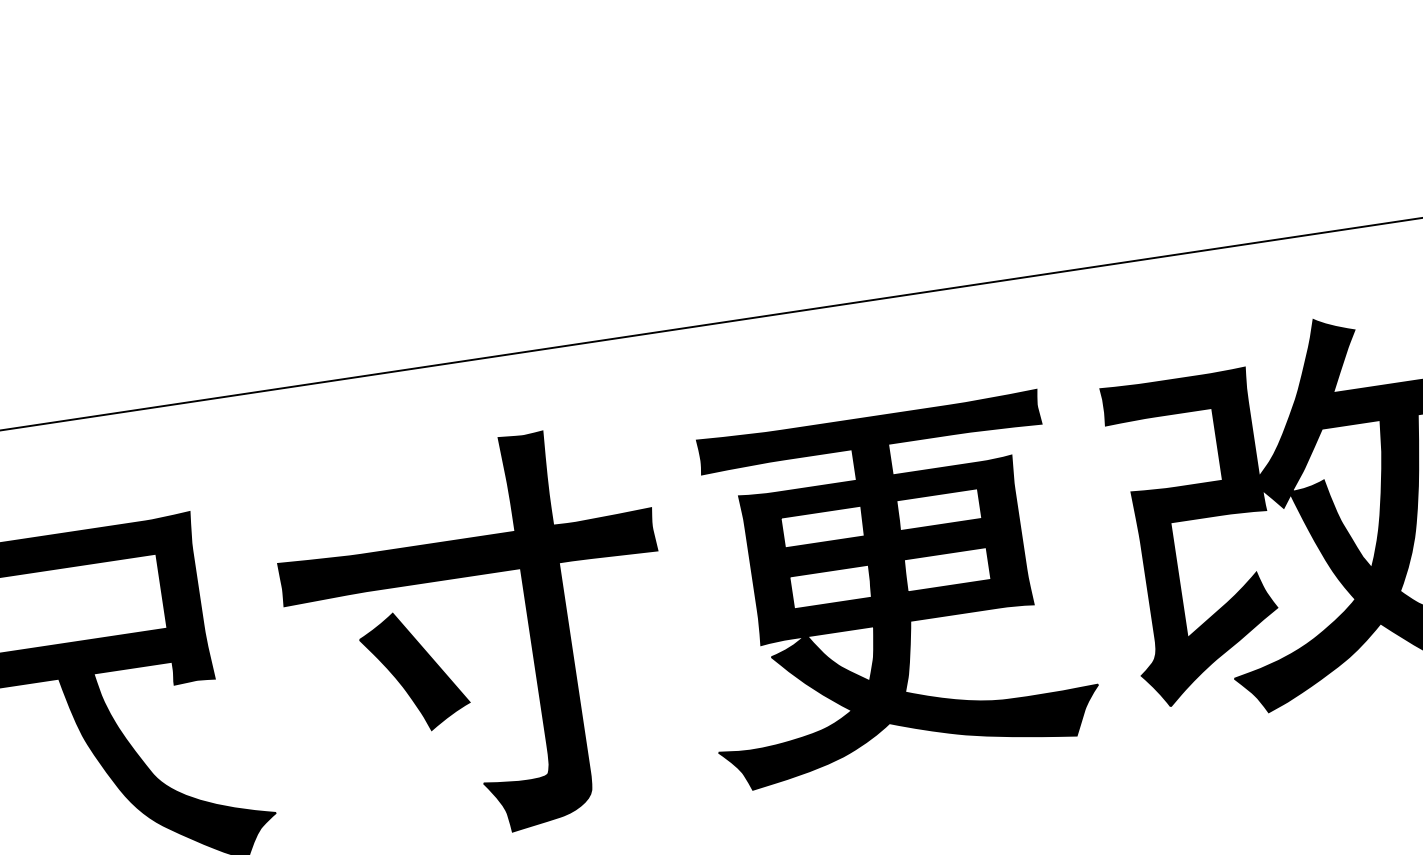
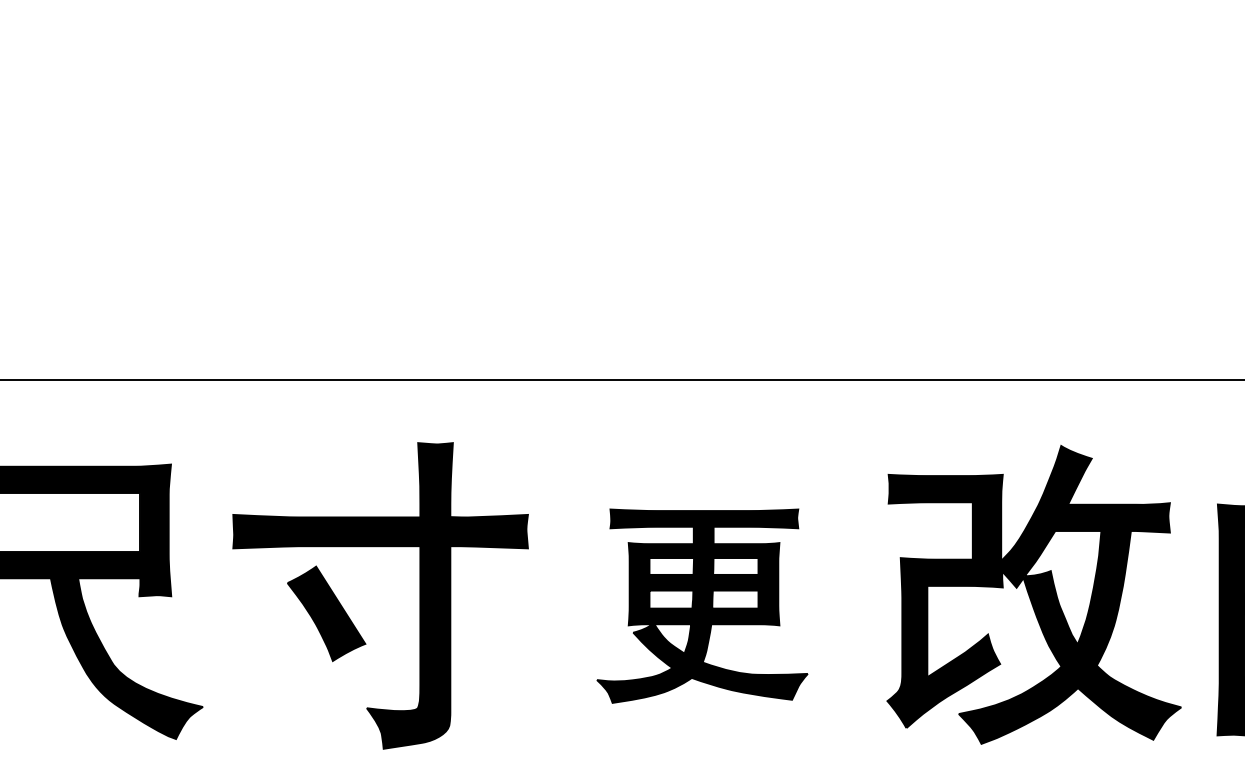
part: (889, 591) -> (702, 606), size x0.7

